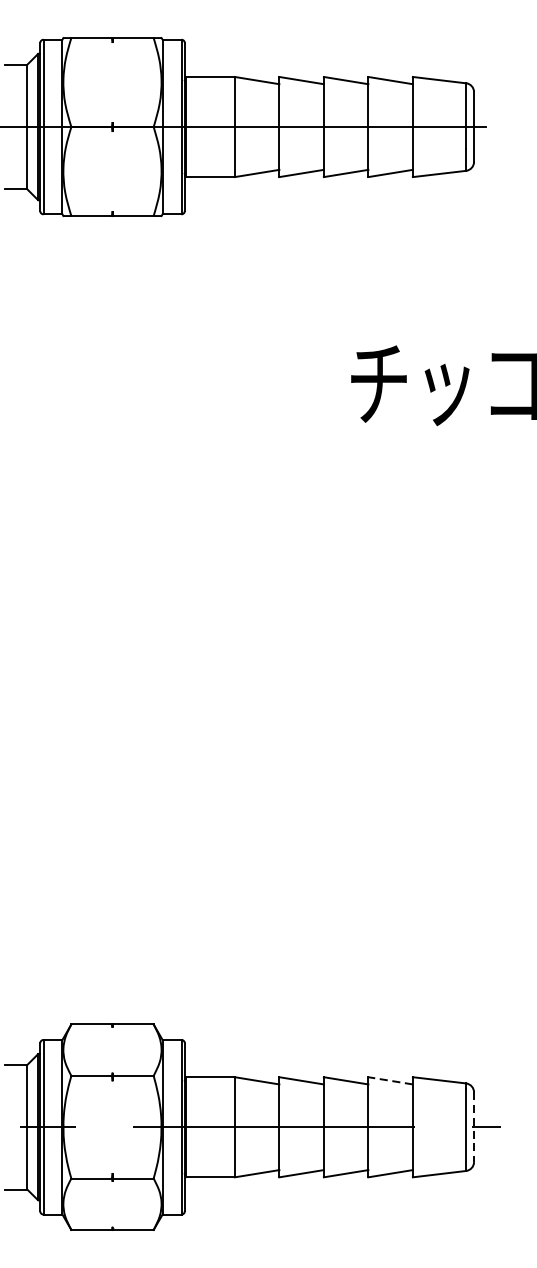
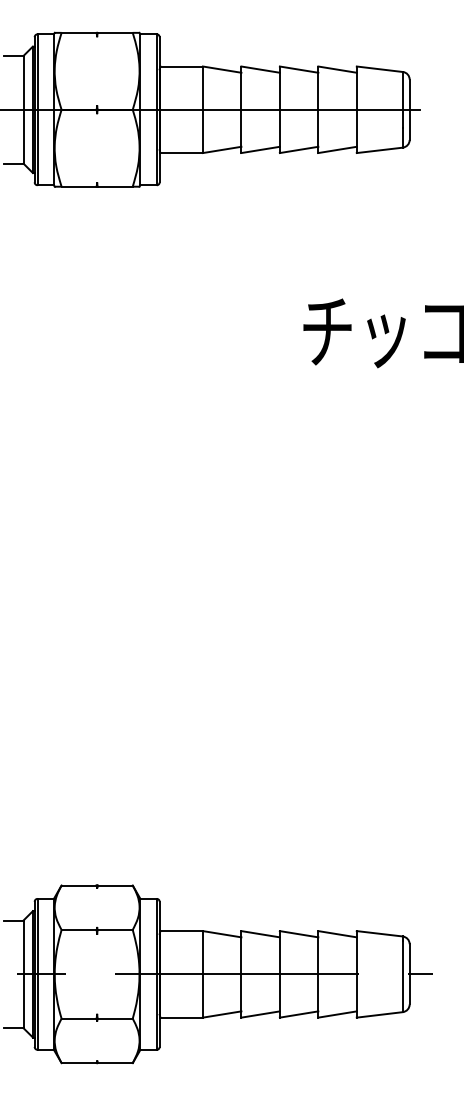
line: (390, 1081) -> (337, 934), dashed -> solid
line: (473, 1127) -> (409, 974), dashed -> solid

